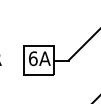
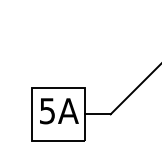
text: (33, 58) -> (47, 110), 6A -> 5A

